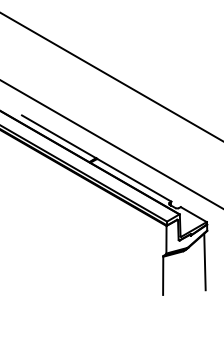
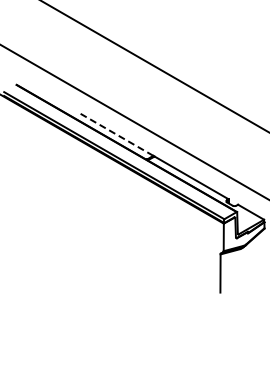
line: (59, 136) -> (116, 134), solid -> dashed
line: (204, 261) -> (261, 259), removed

